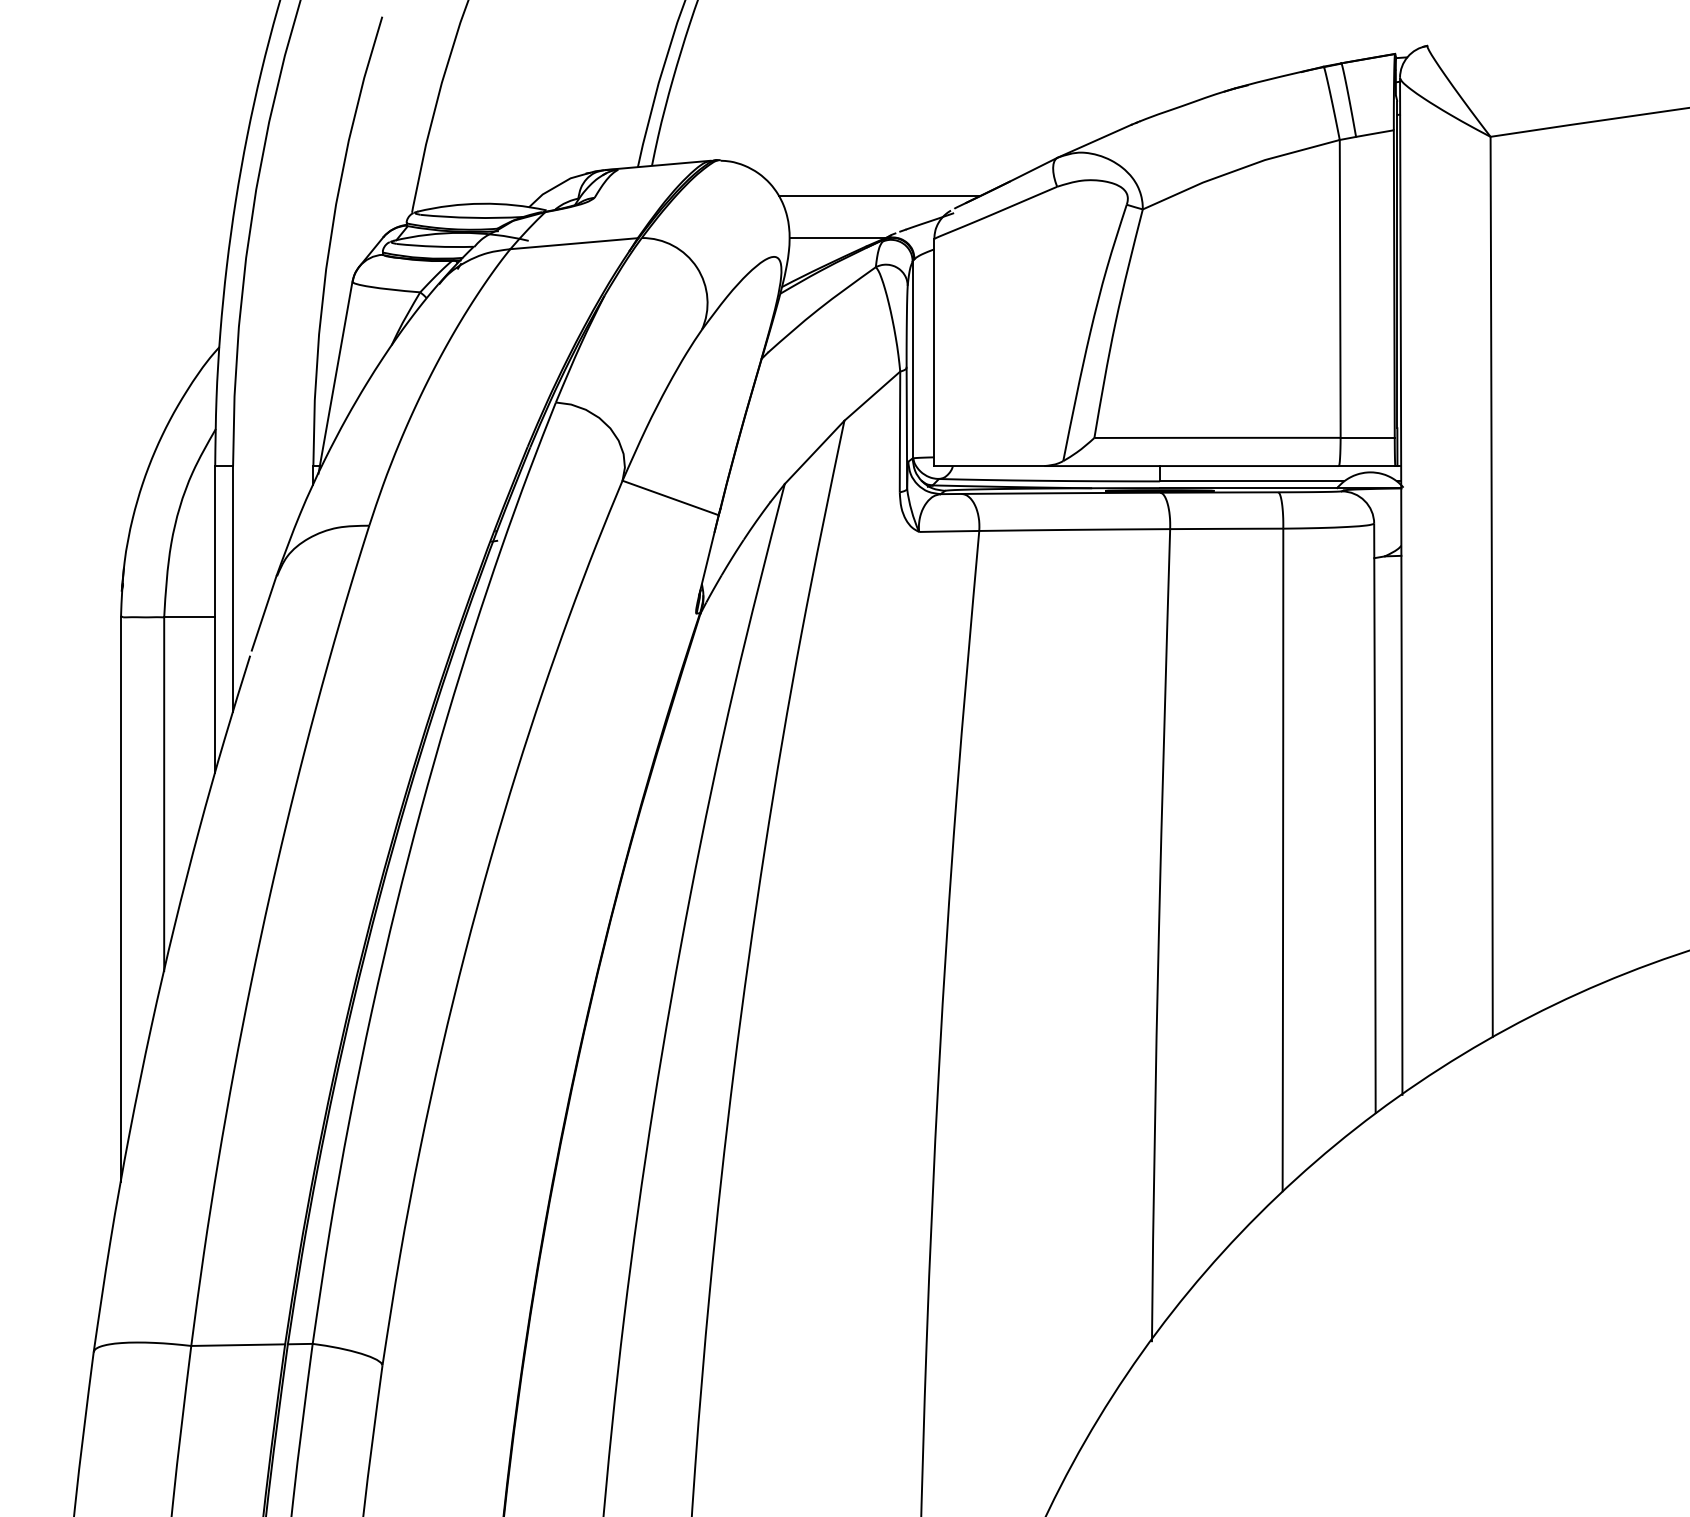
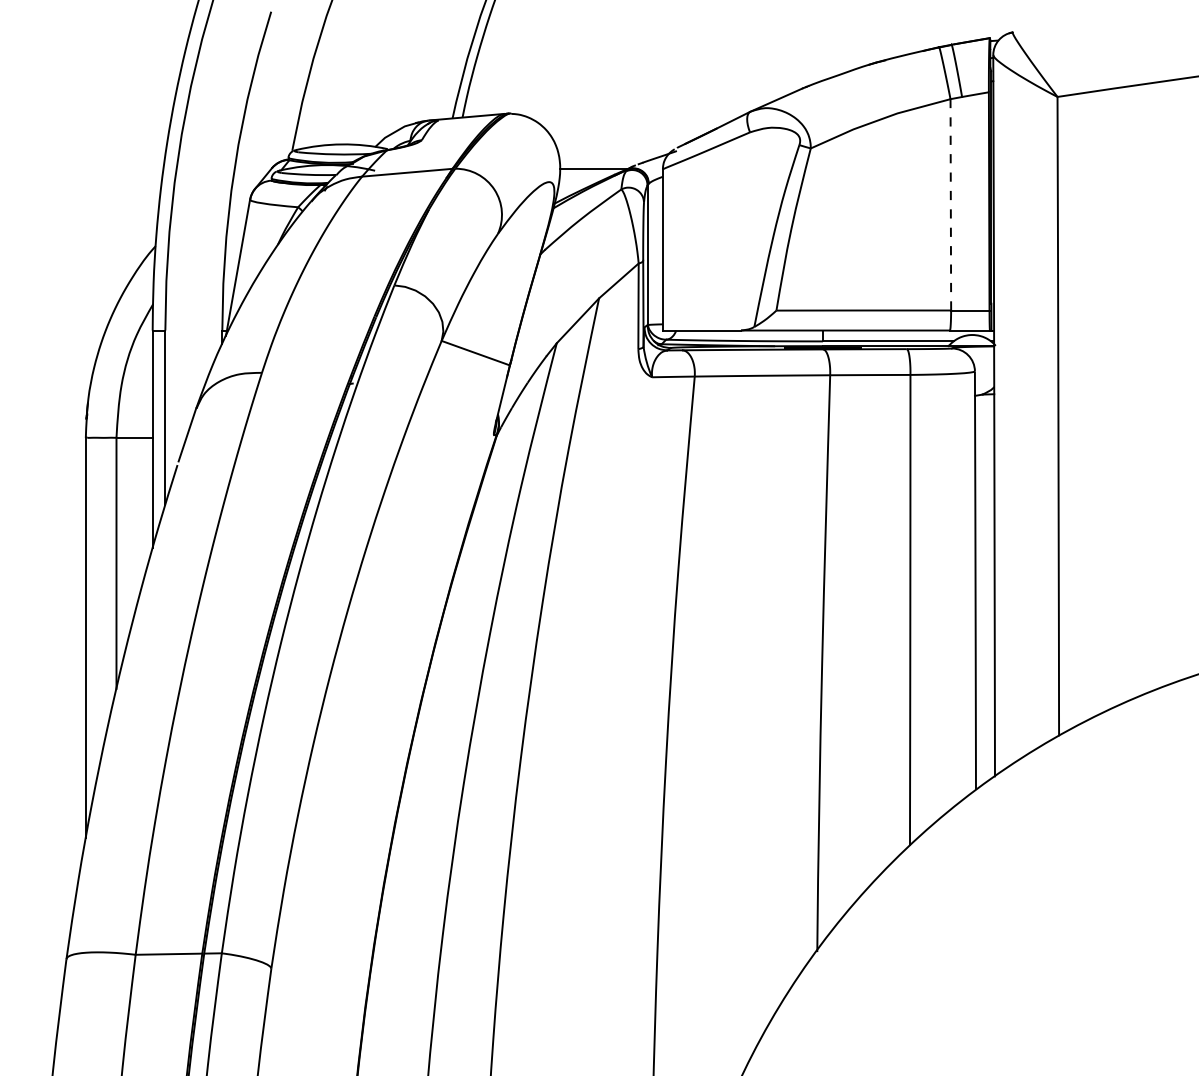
line: (878, 195) -> (623, 138), removed
line: (1339, 288) -> (950, 204), solid -> dashed

